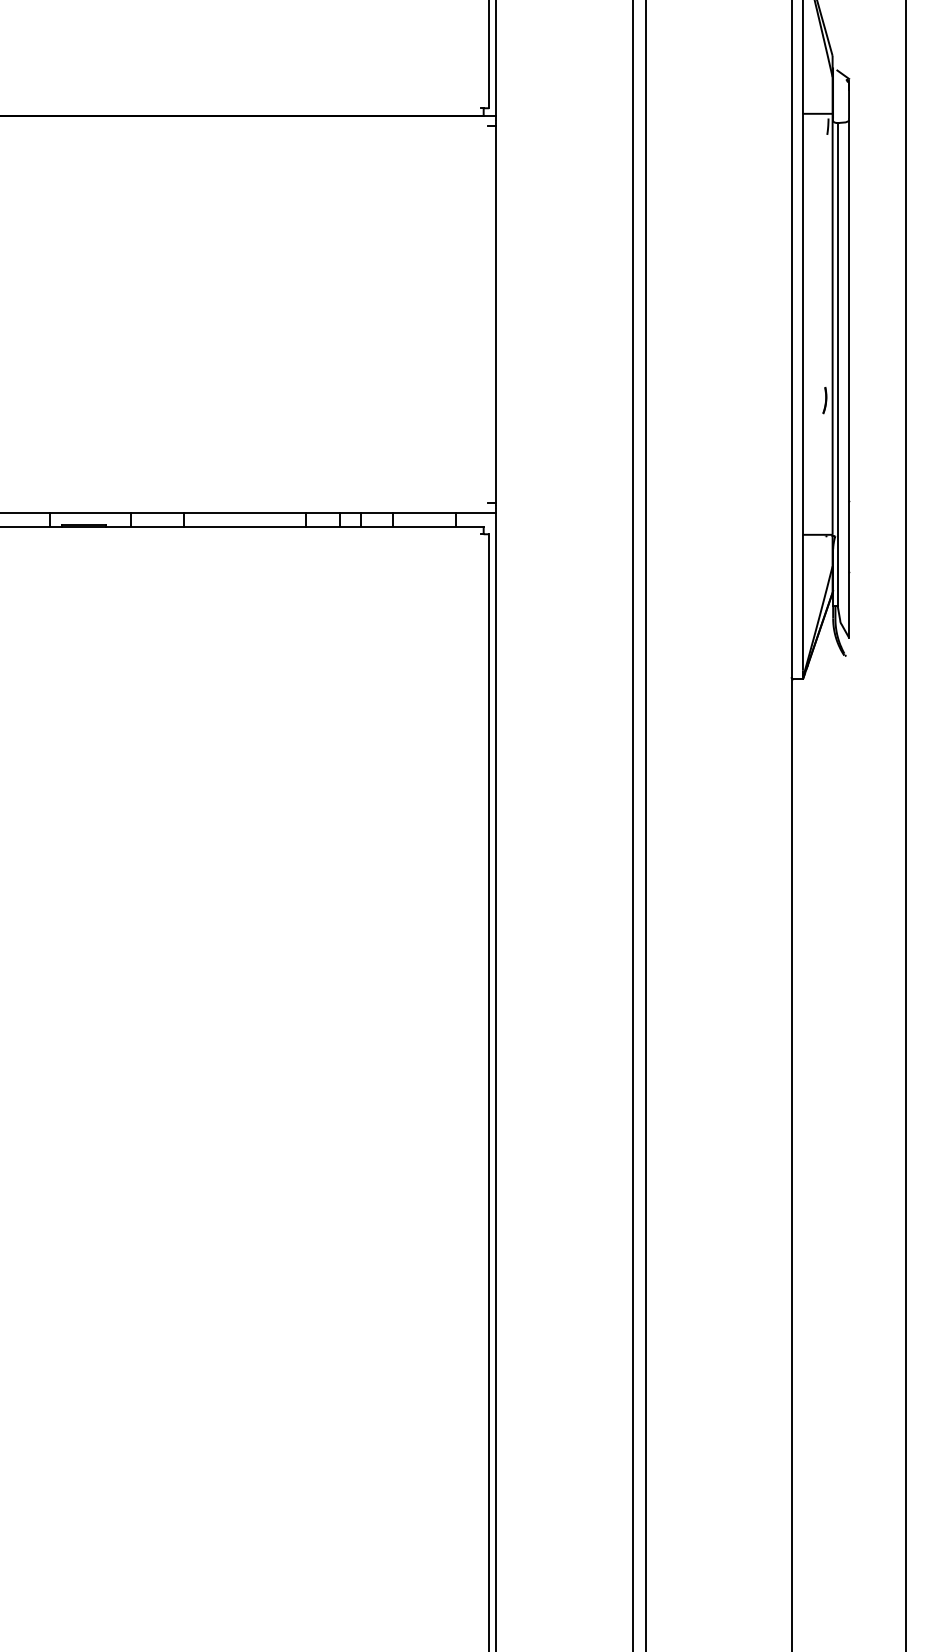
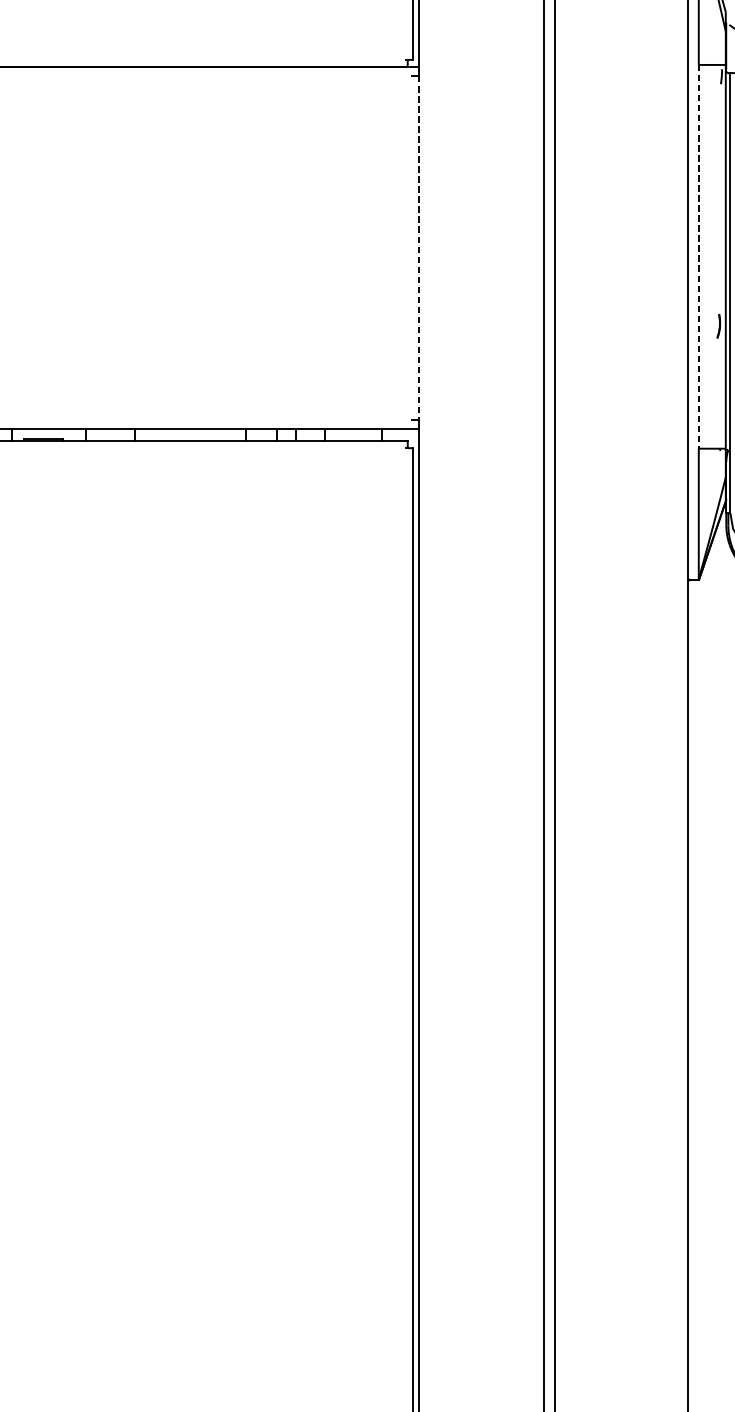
line: (495, 314) -> (418, 247), solid -> dashed
line: (802, 324) -> (698, 256), solid -> dashed

